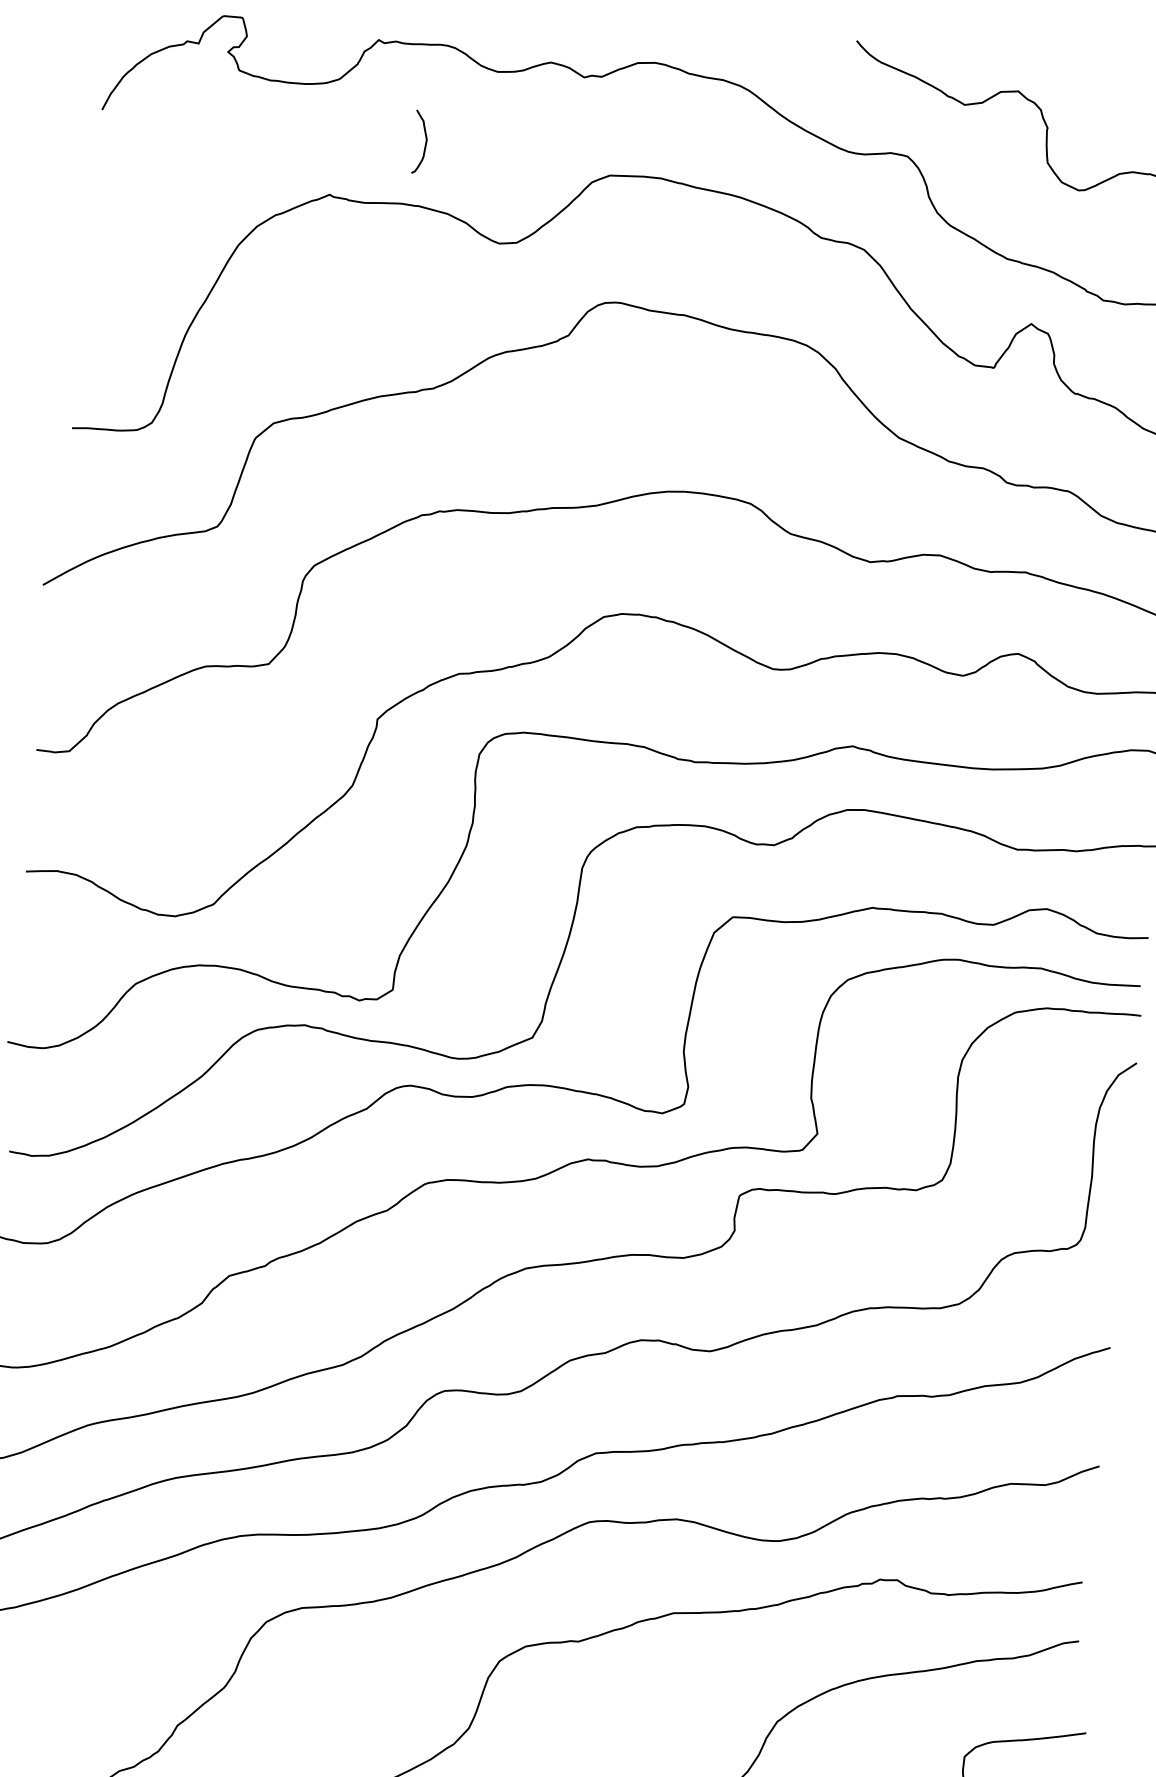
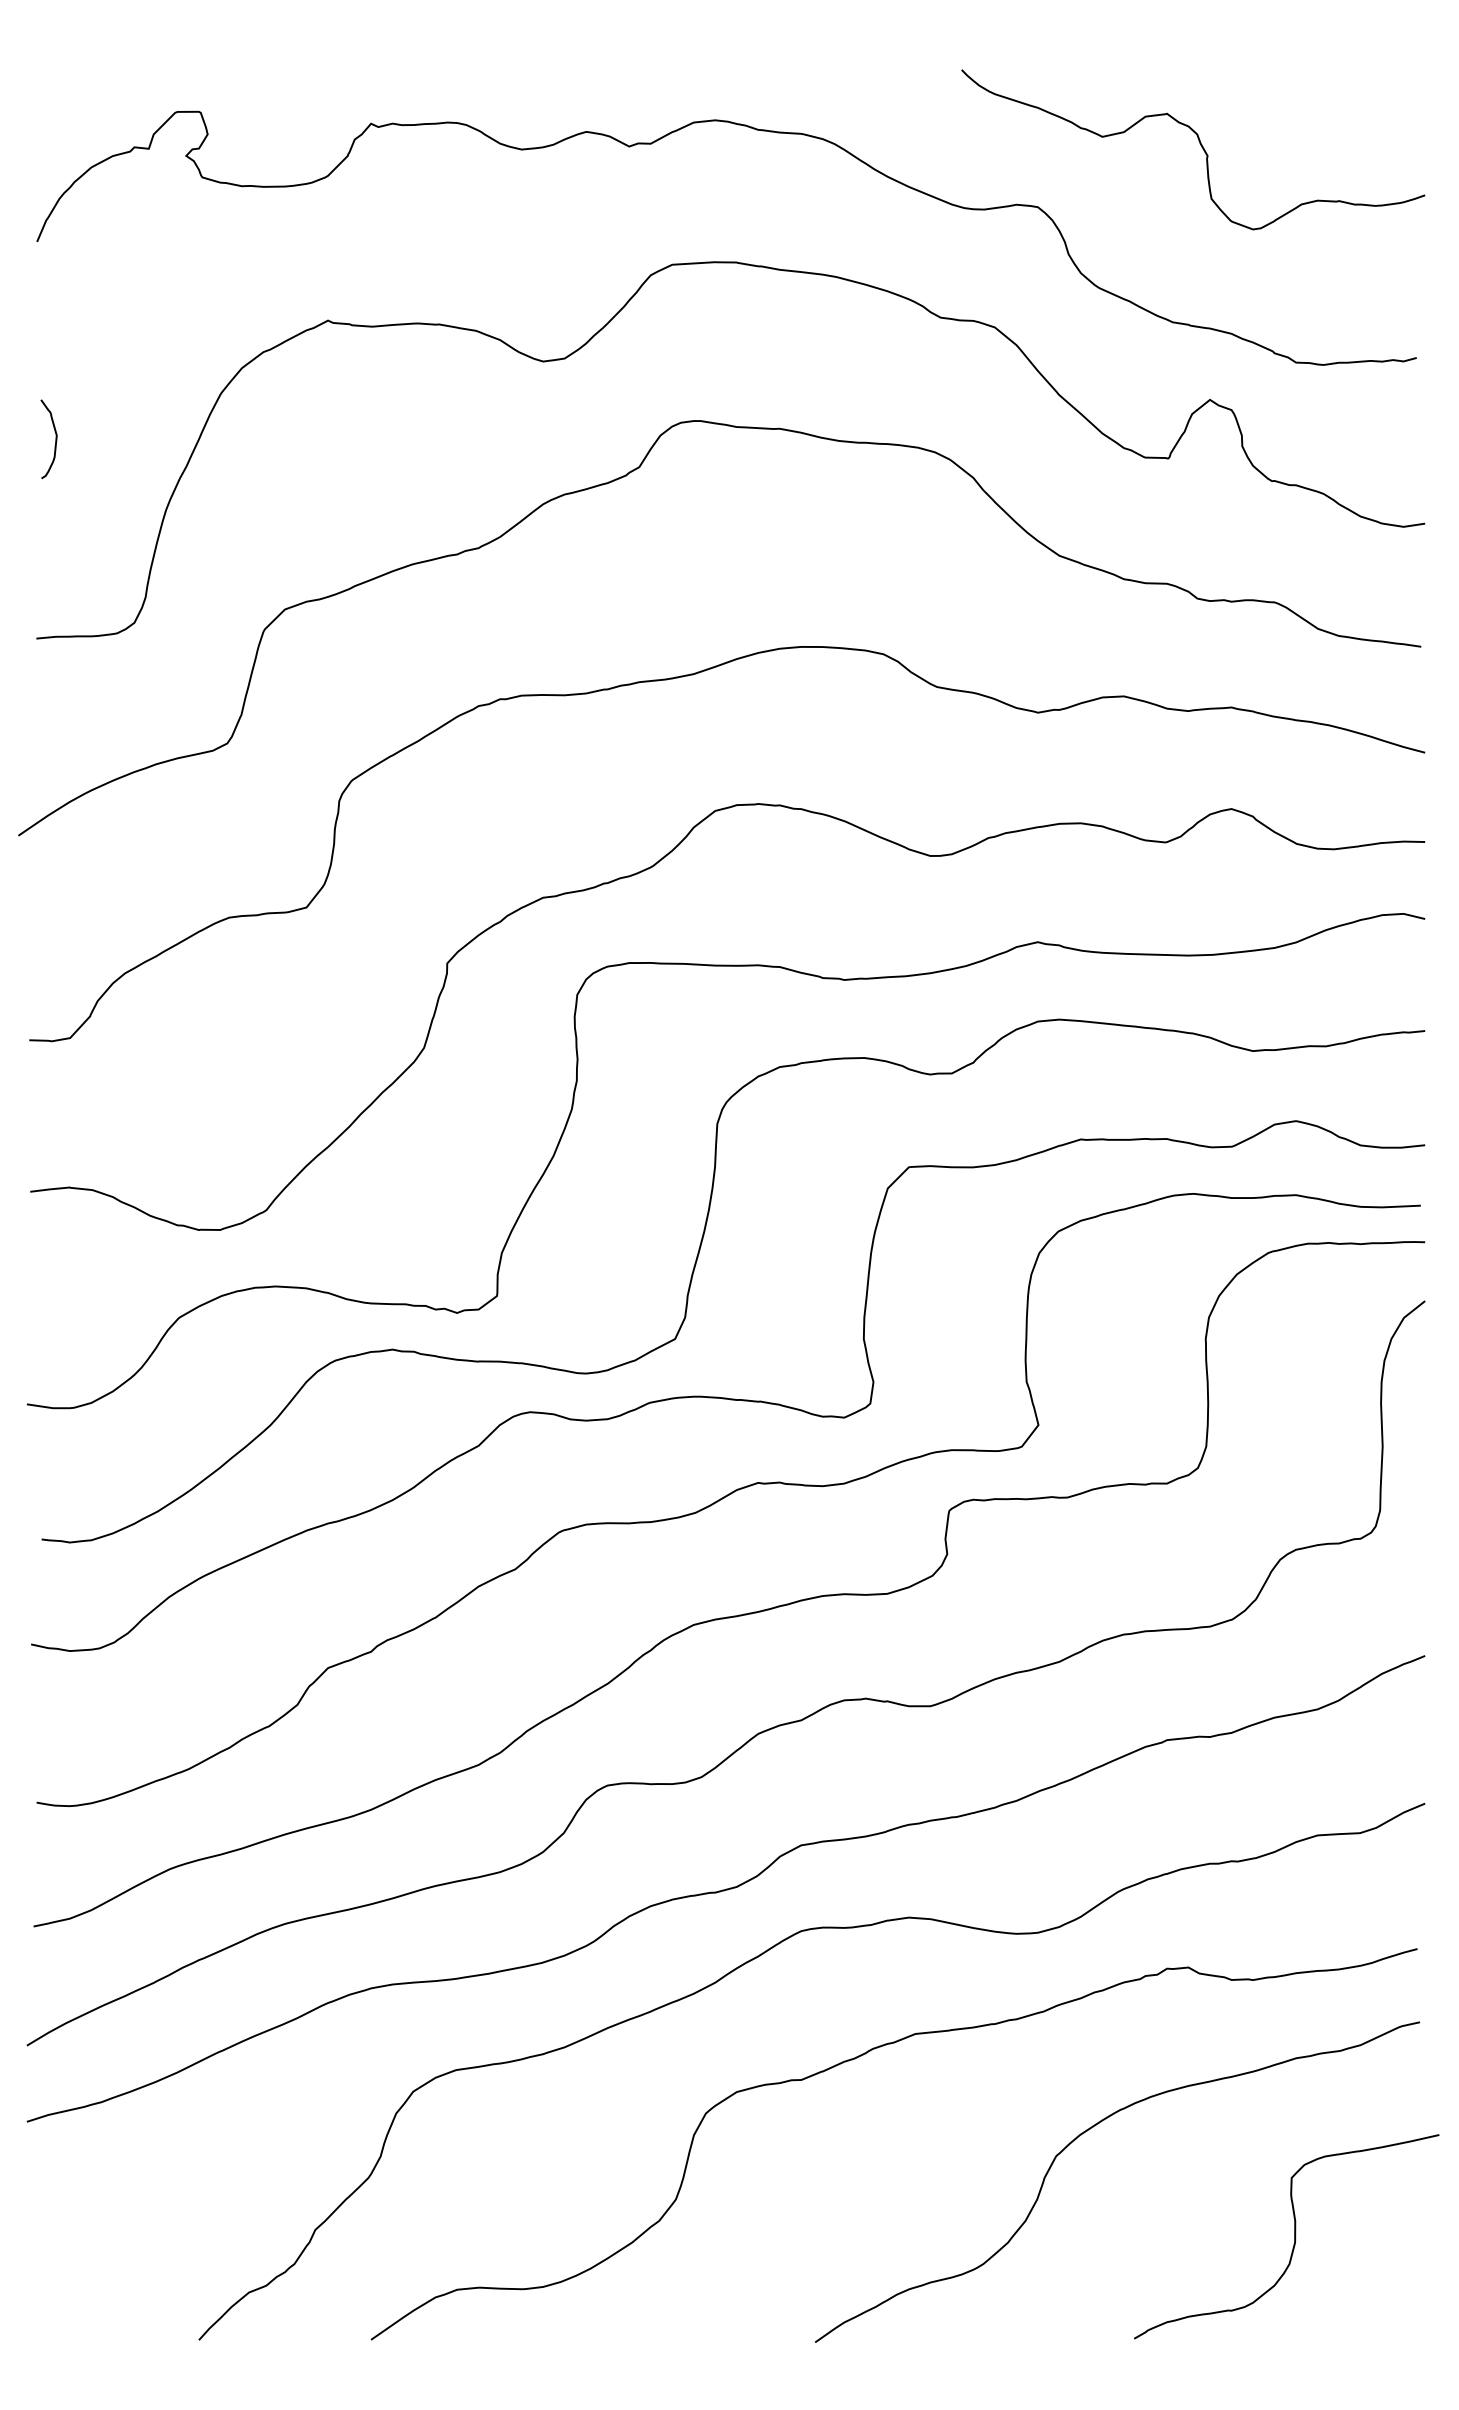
curve: (425, 142) -> (55, 439), moved

